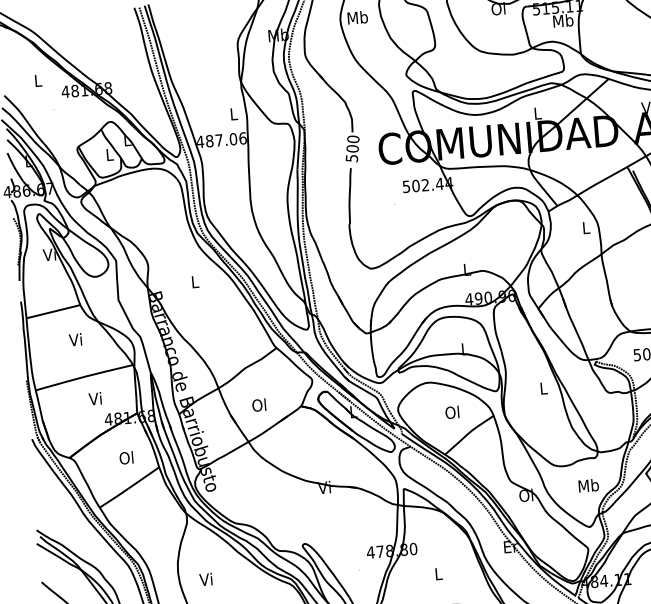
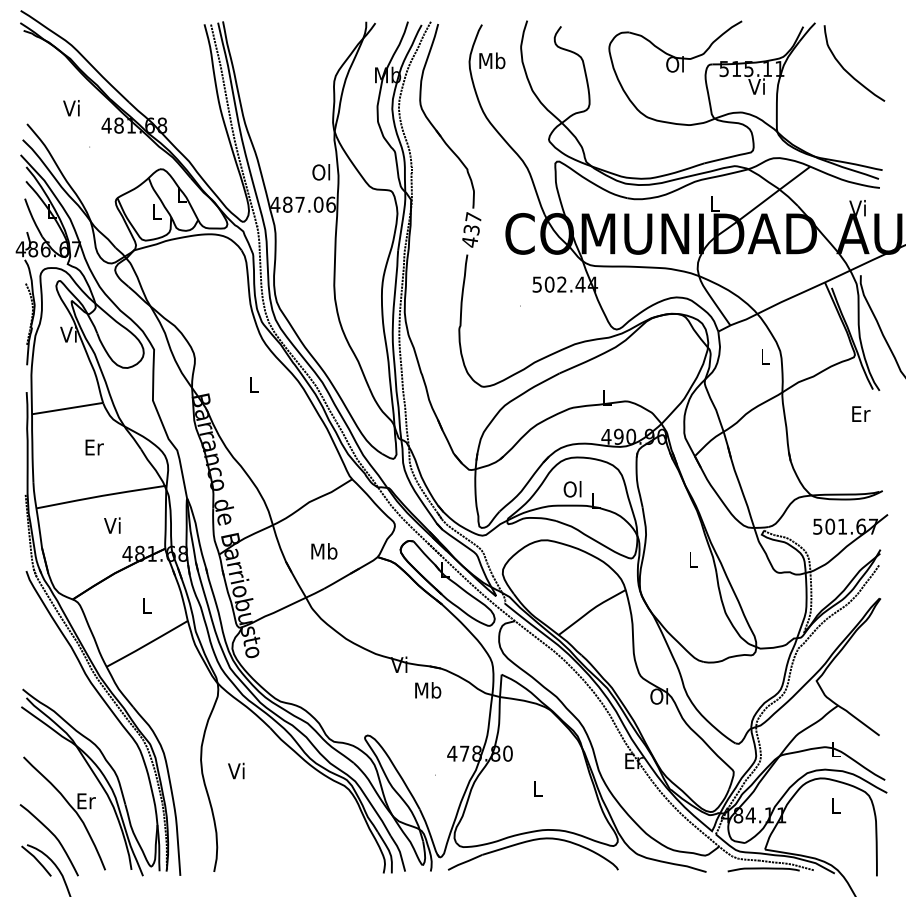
text: (563, 20) -> (757, 86), Mb -> Vi
text: (37, 80) -> (71, 108), L -> Vi
text: (233, 114) -> (321, 172), L -> Ol
text: (352, 148) -> (471, 229), 500 -> 437
text: (75, 339) -> (93, 447), Vi -> Er
text: (259, 405) -> (324, 551), Ol -> Mb
text: (452, 412) -> (572, 489), moved
text: (126, 458) -> (146, 605), Ol -> L
text: (589, 485) -> (428, 690), moved

